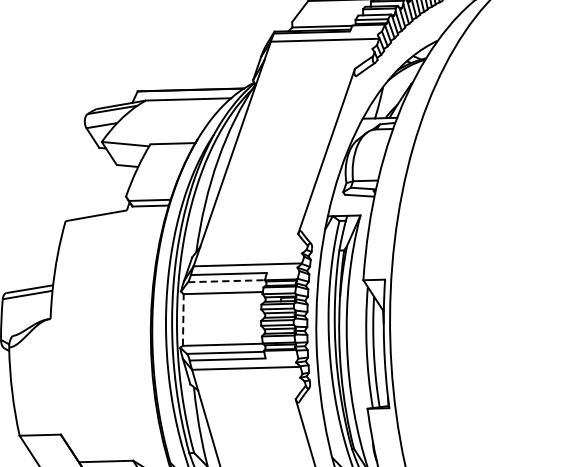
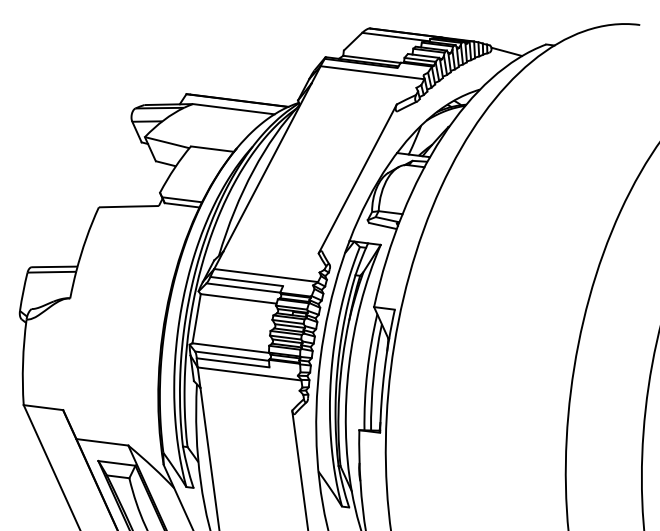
line: (226, 281) -> (243, 288), dashed -> solid
line: (183, 319) -> (196, 318), dashed -> solid

